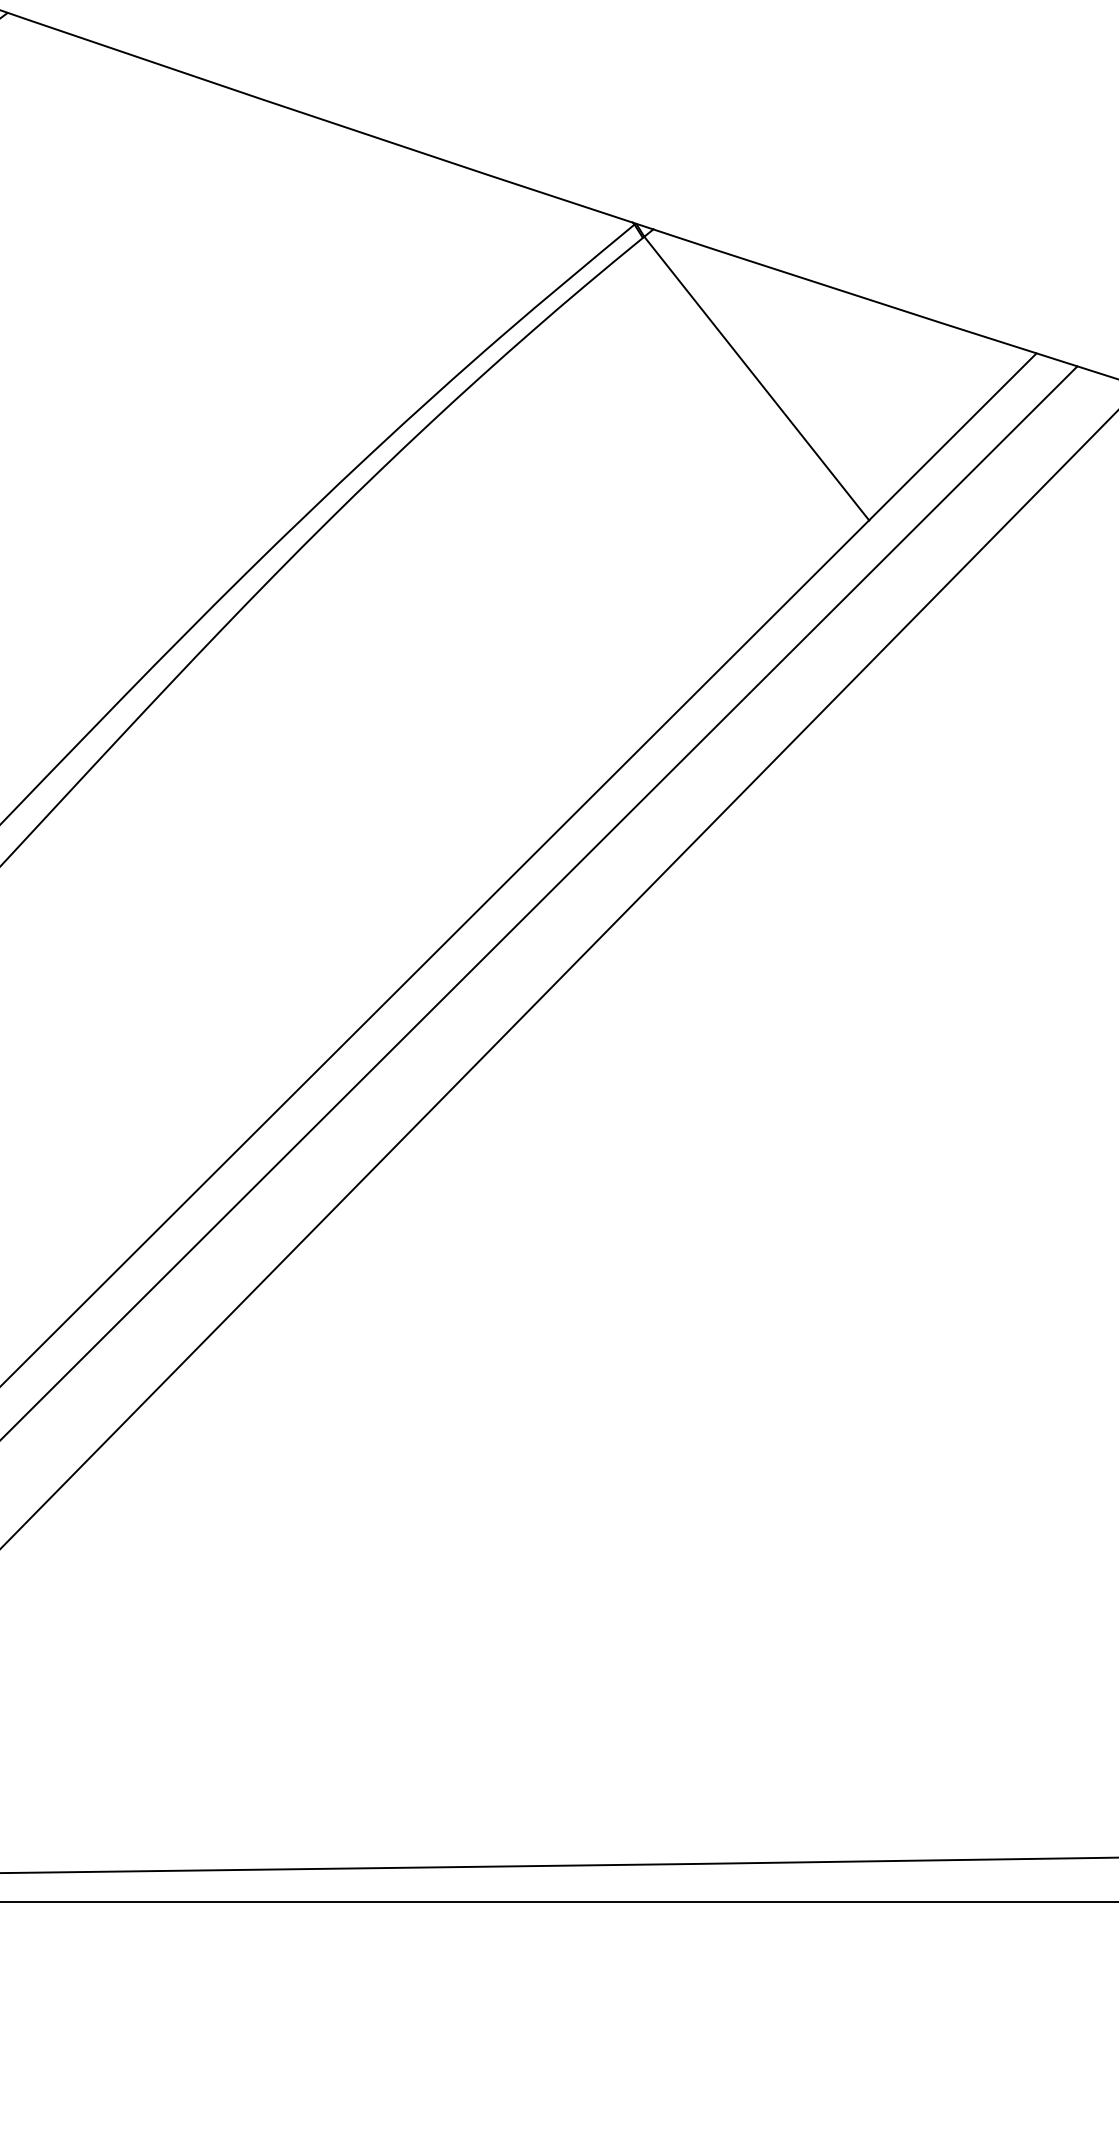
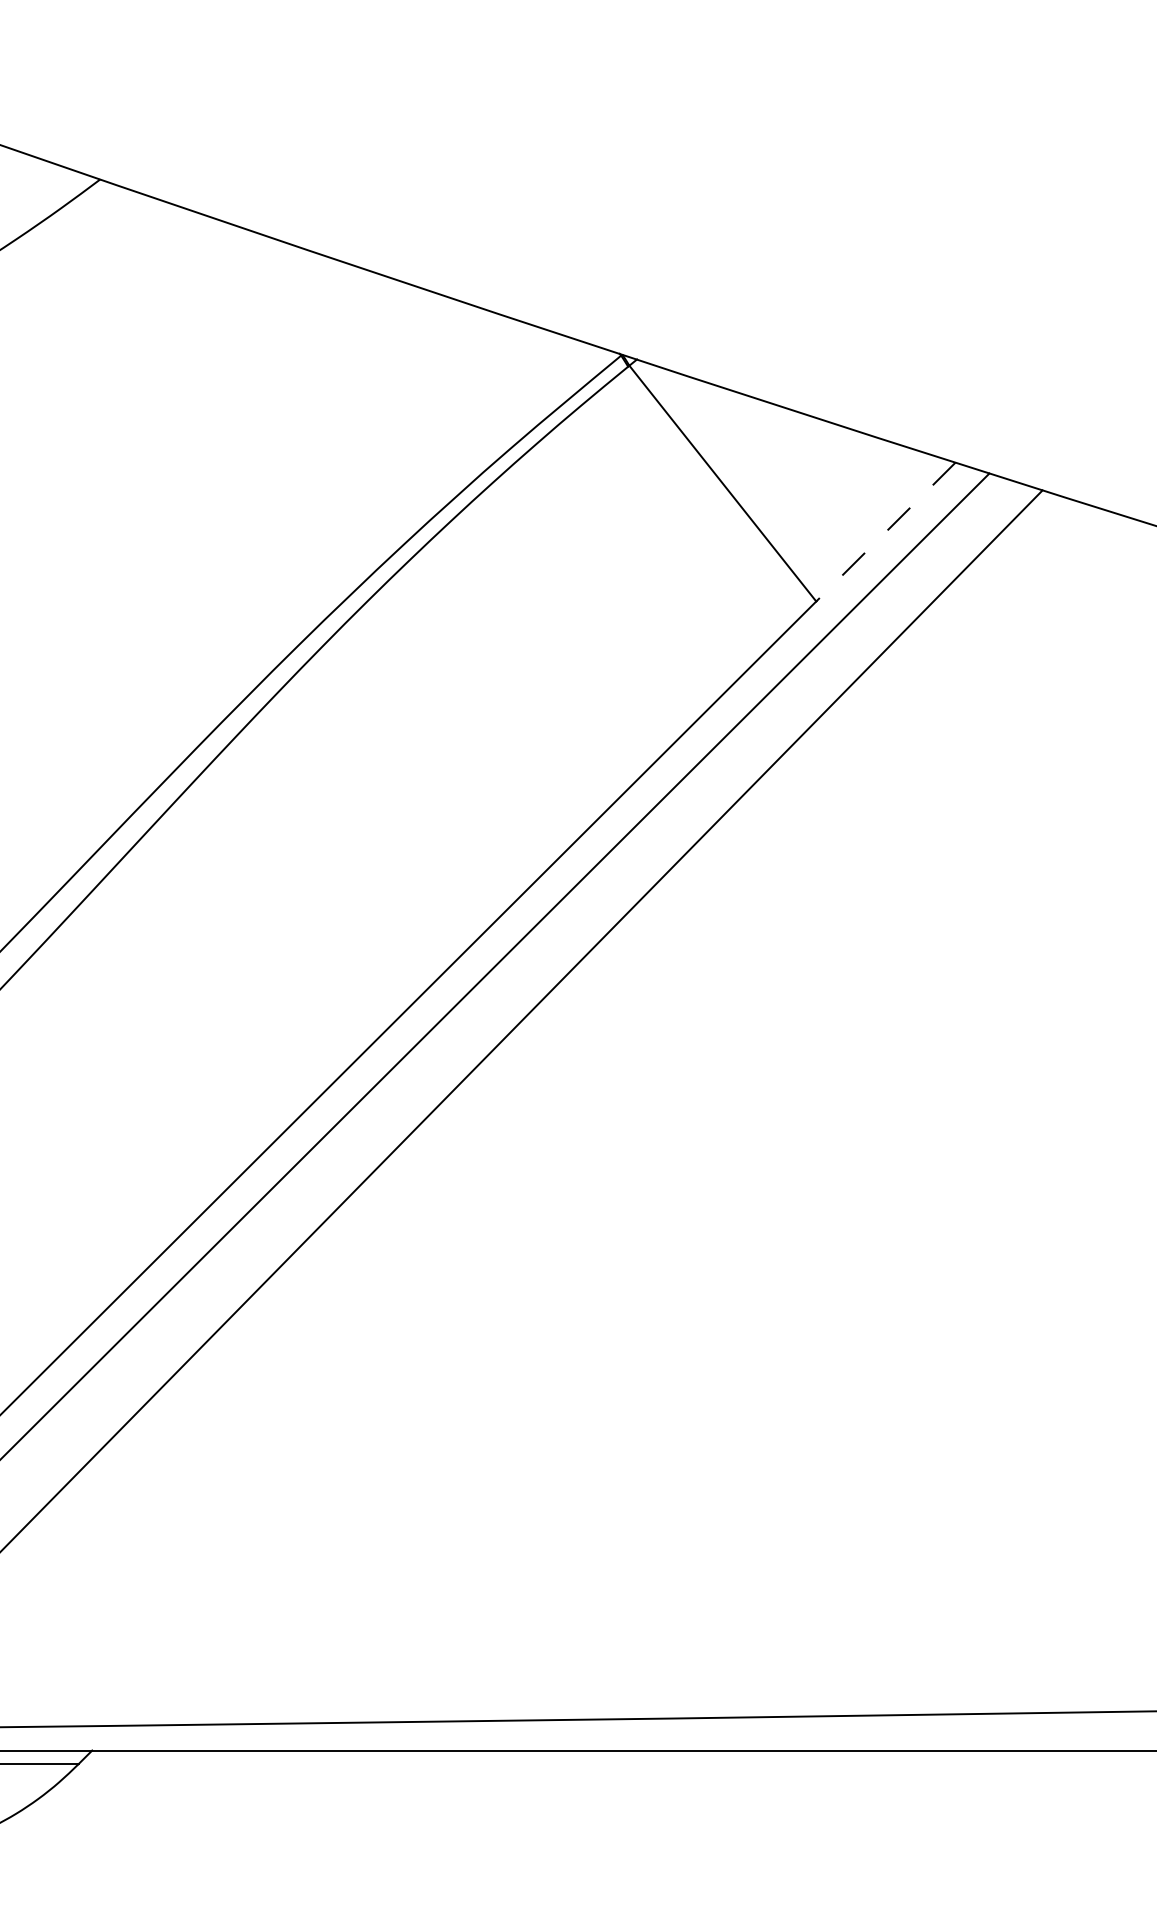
line: (952, 437) -> (885, 532), solid -> dashed

